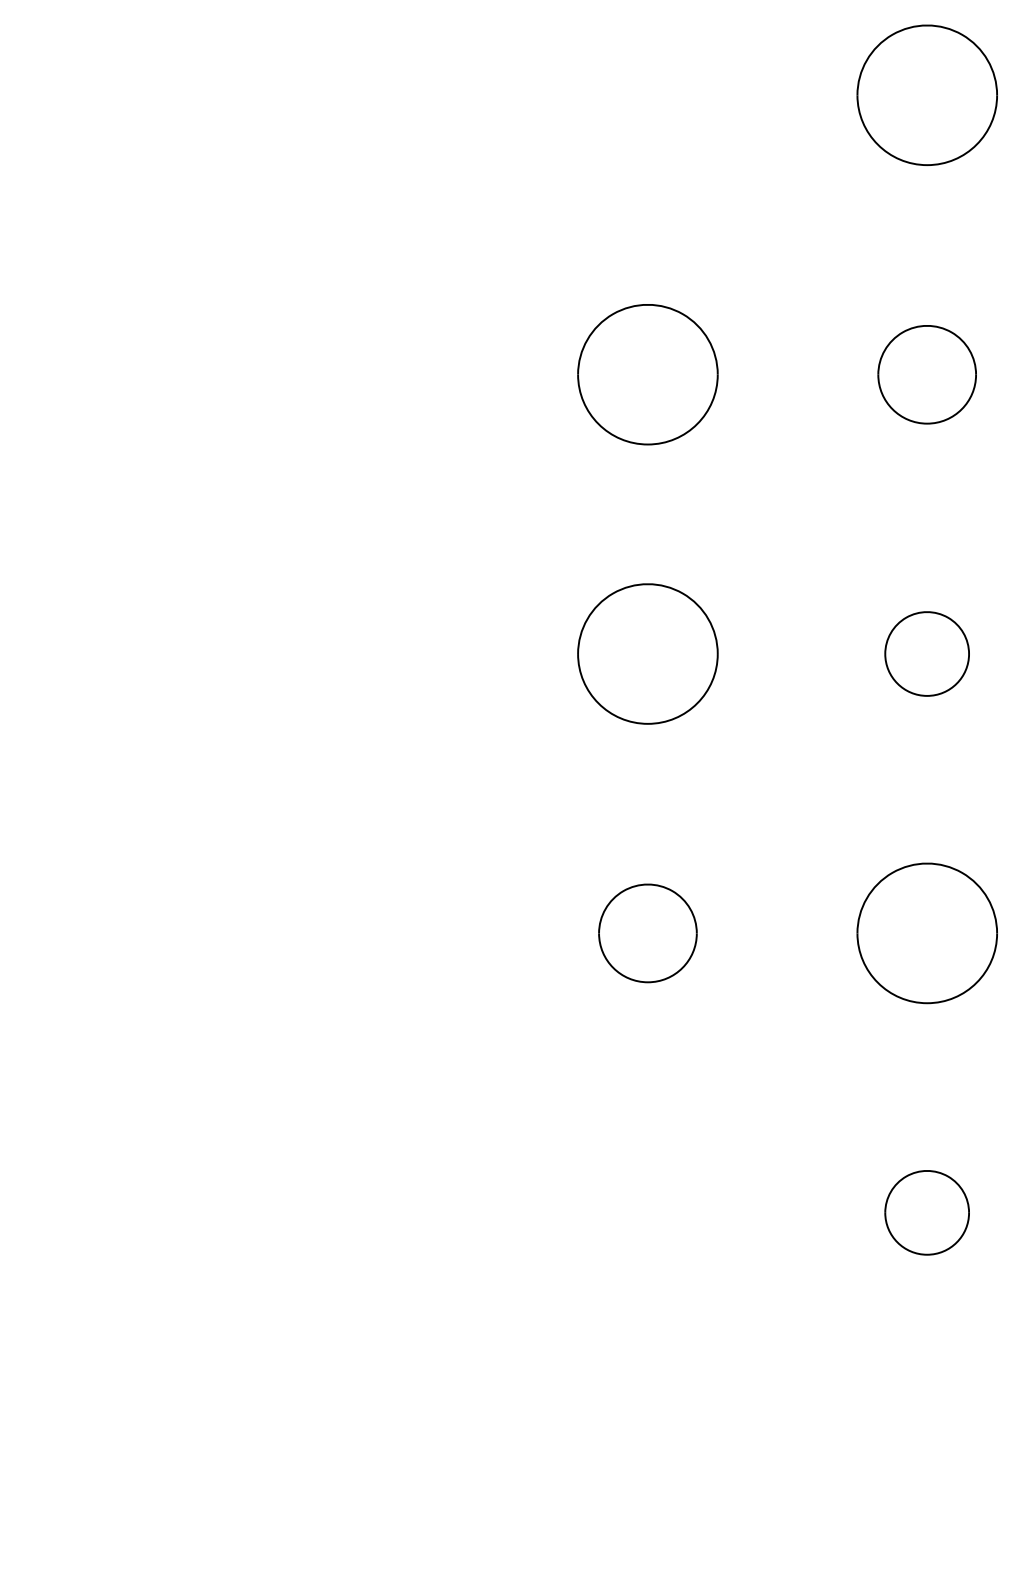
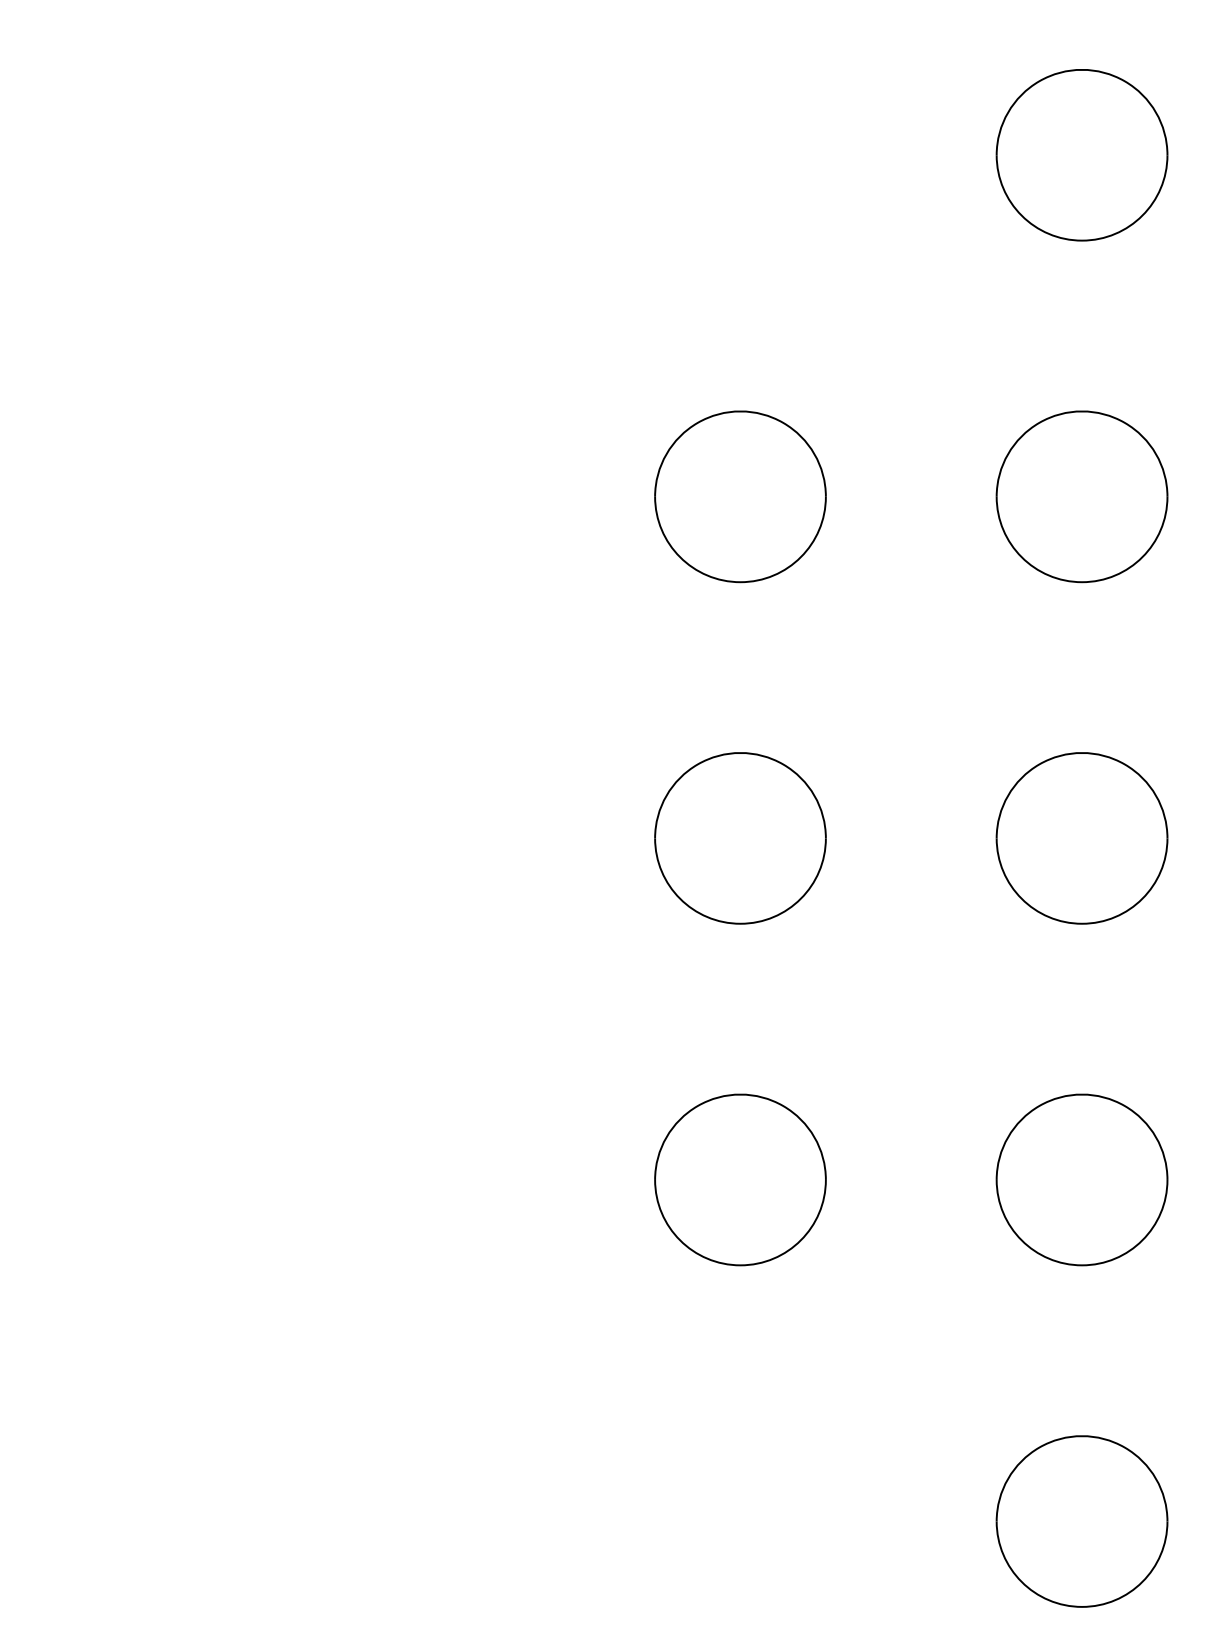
part: (926, 374) -> (1081, 496), size x1.43
part: (926, 653) -> (1081, 837), size x1.67
part: (647, 933) -> (739, 1180), size x1.43
part: (926, 1212) -> (1081, 1521), size x1.67

